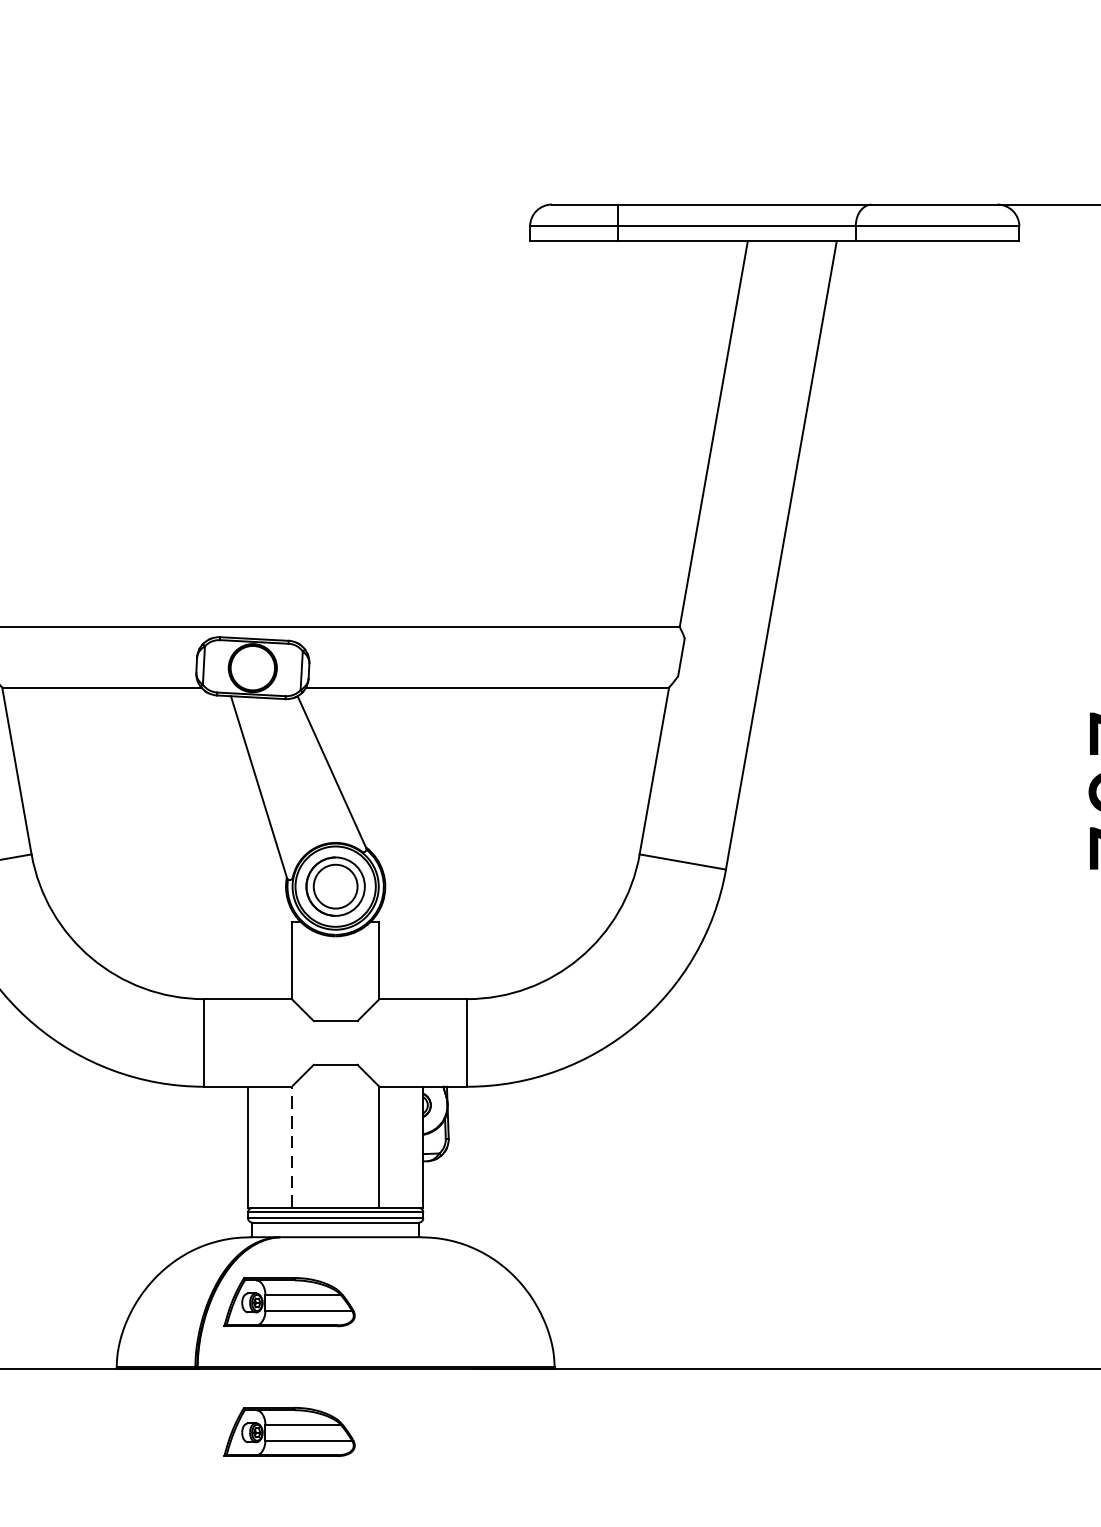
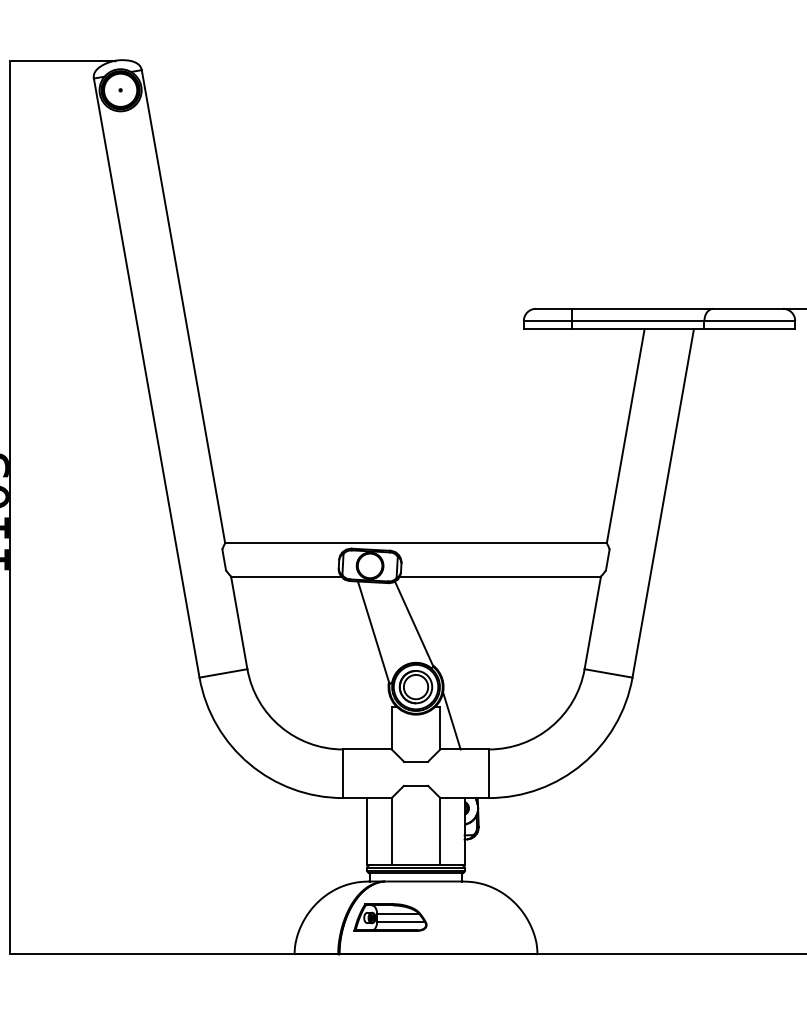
line: (399, 946) -> (451, 720), added
line: (291, 1147) -> (391, 831), dashed -> solid
part: (289, 1431) -> (390, 989), removed

